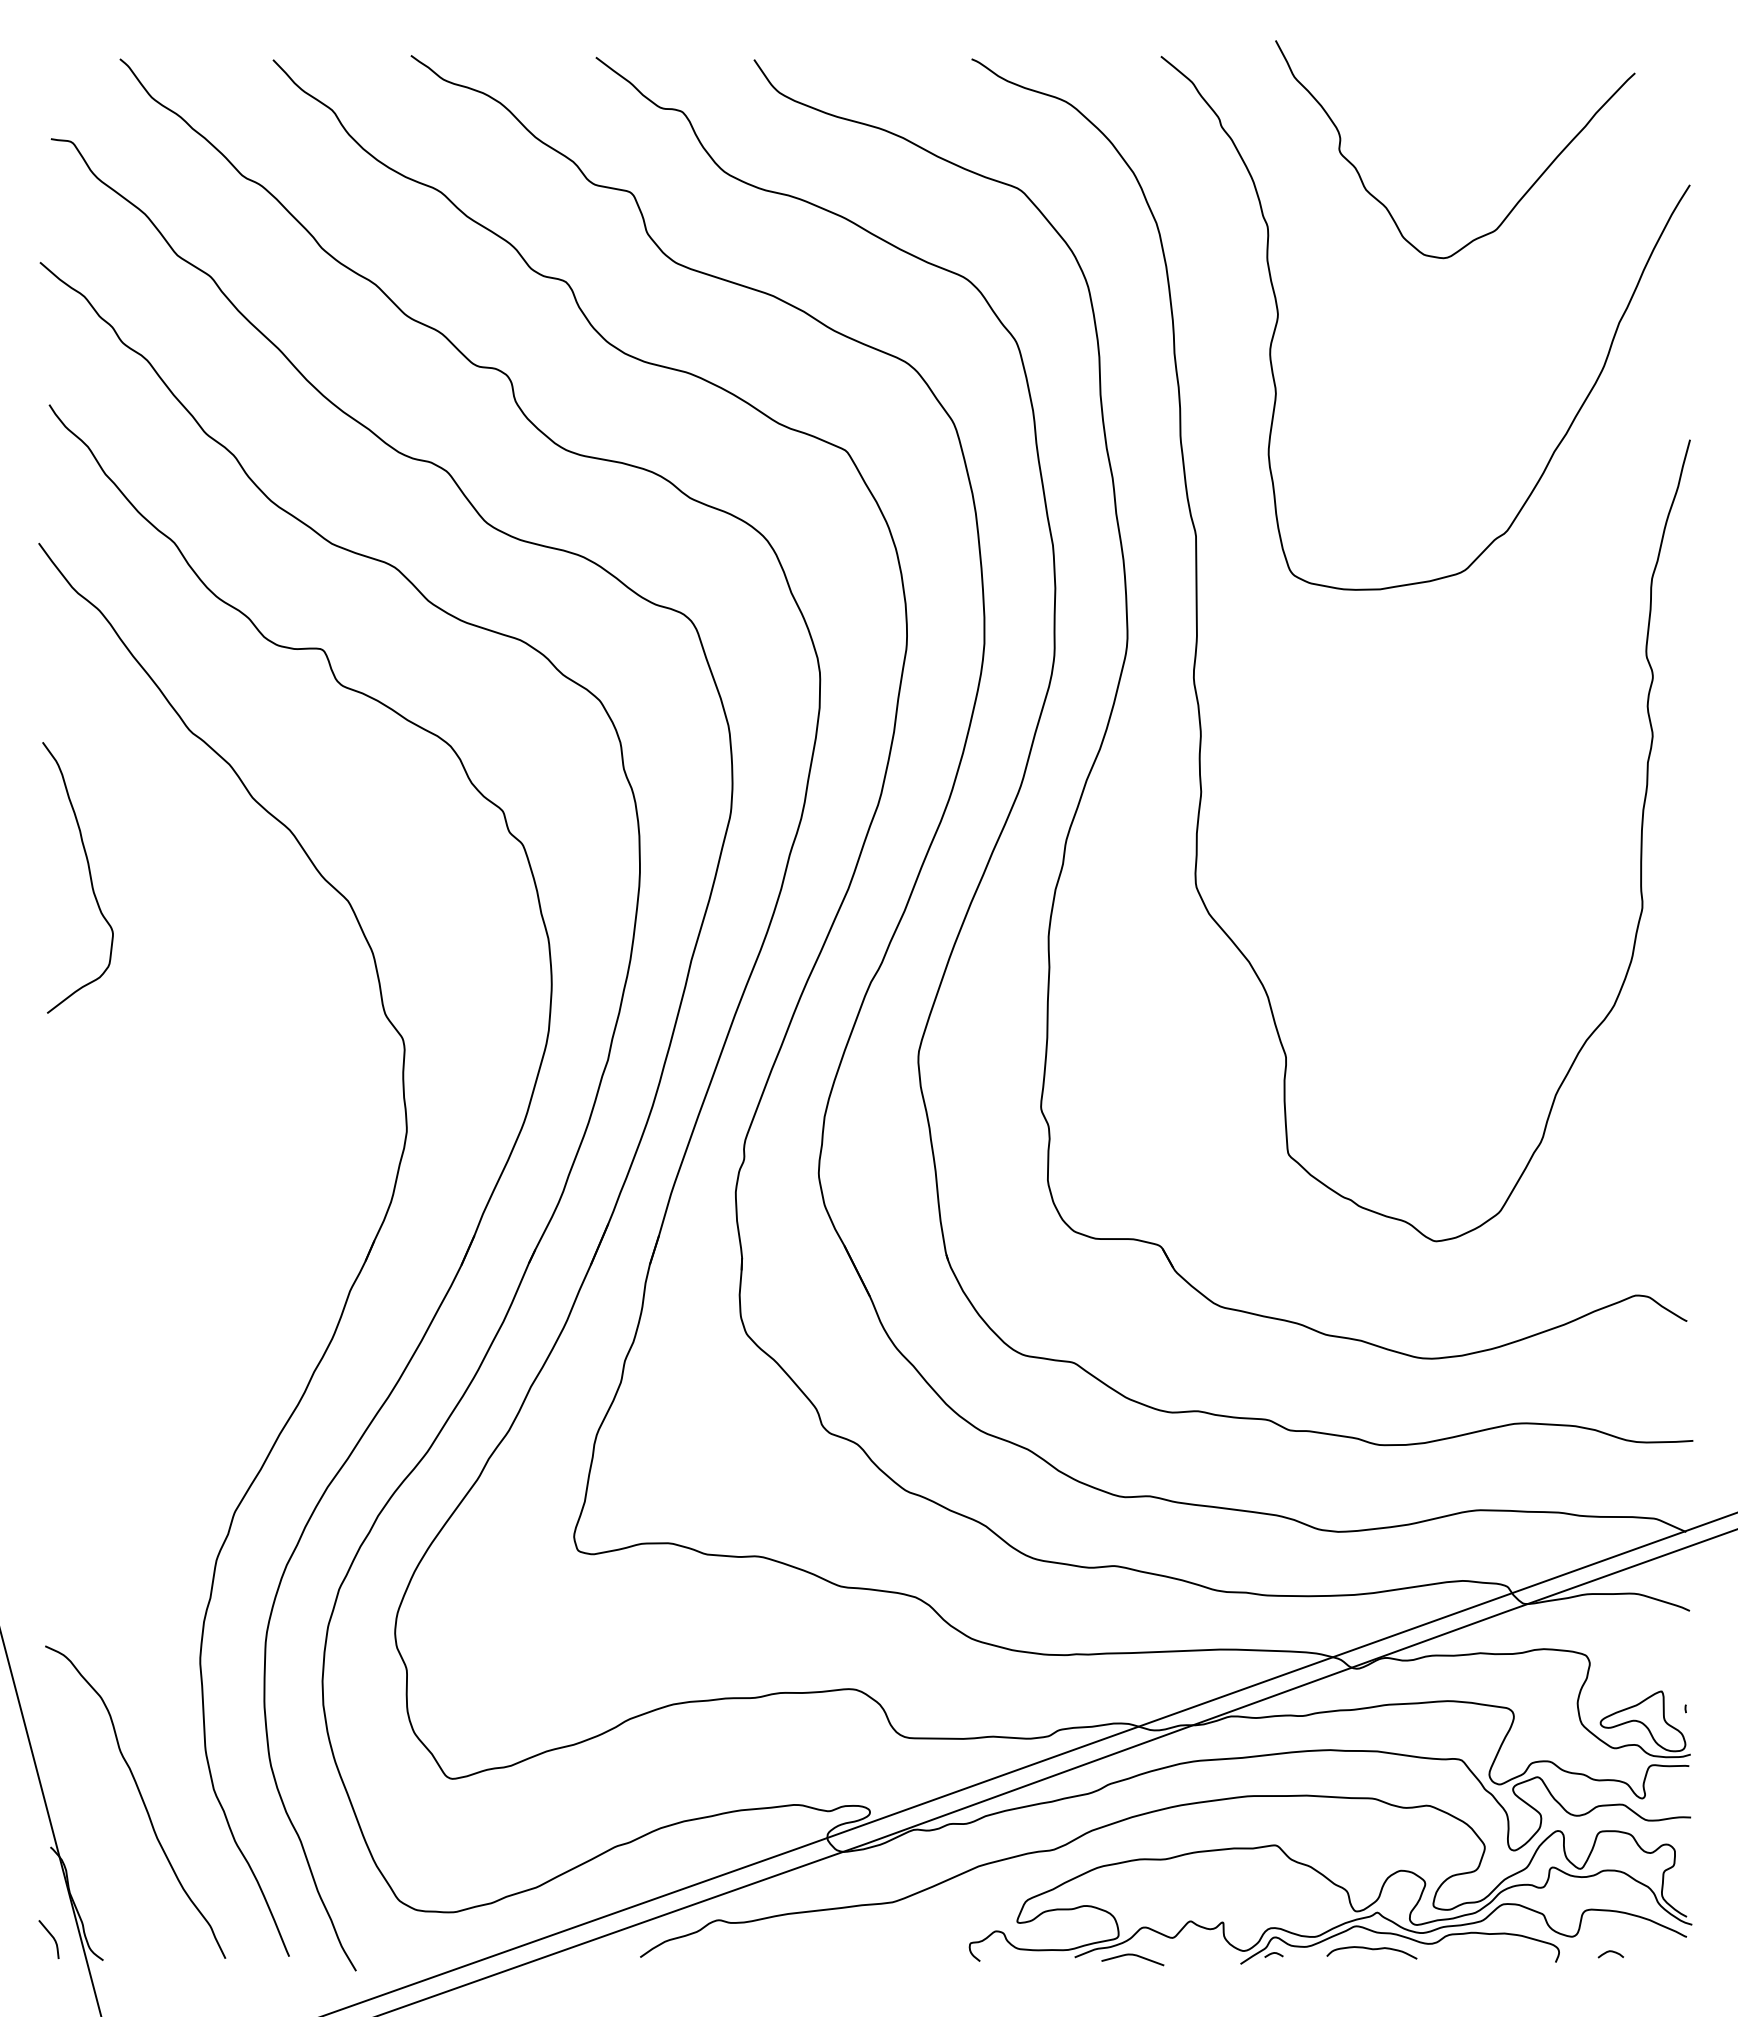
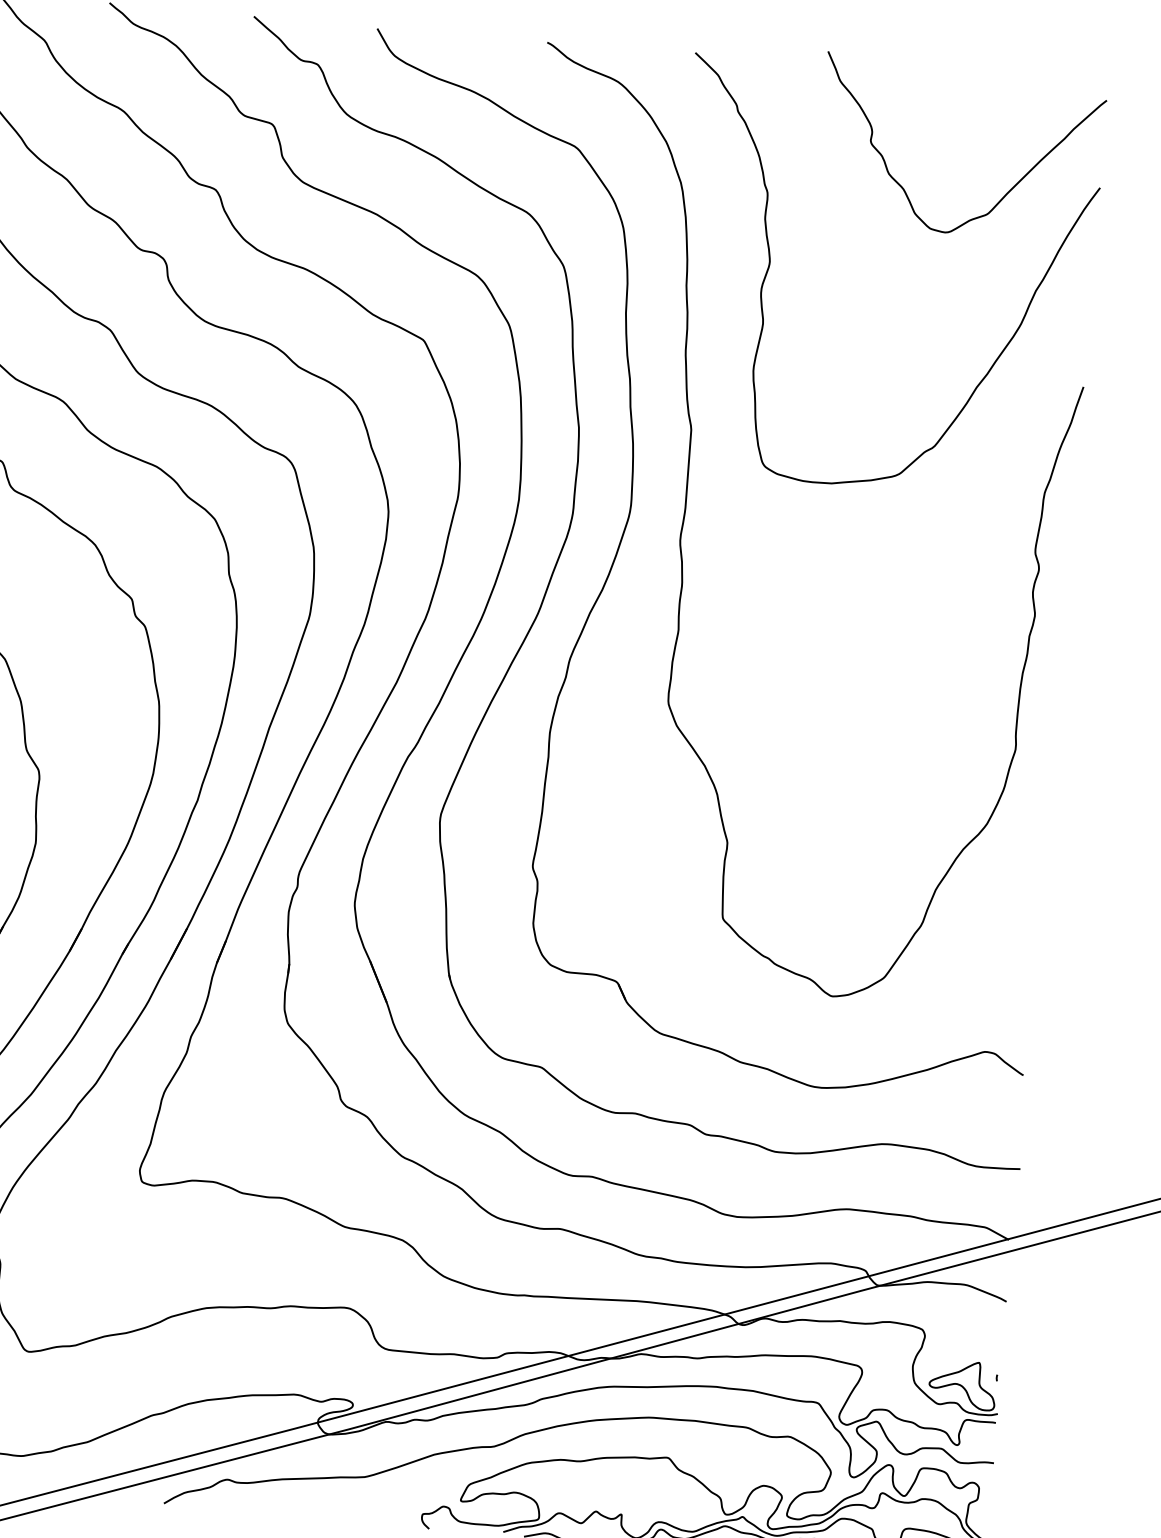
curve: (1517, 201) -> (1006, 193), moved

